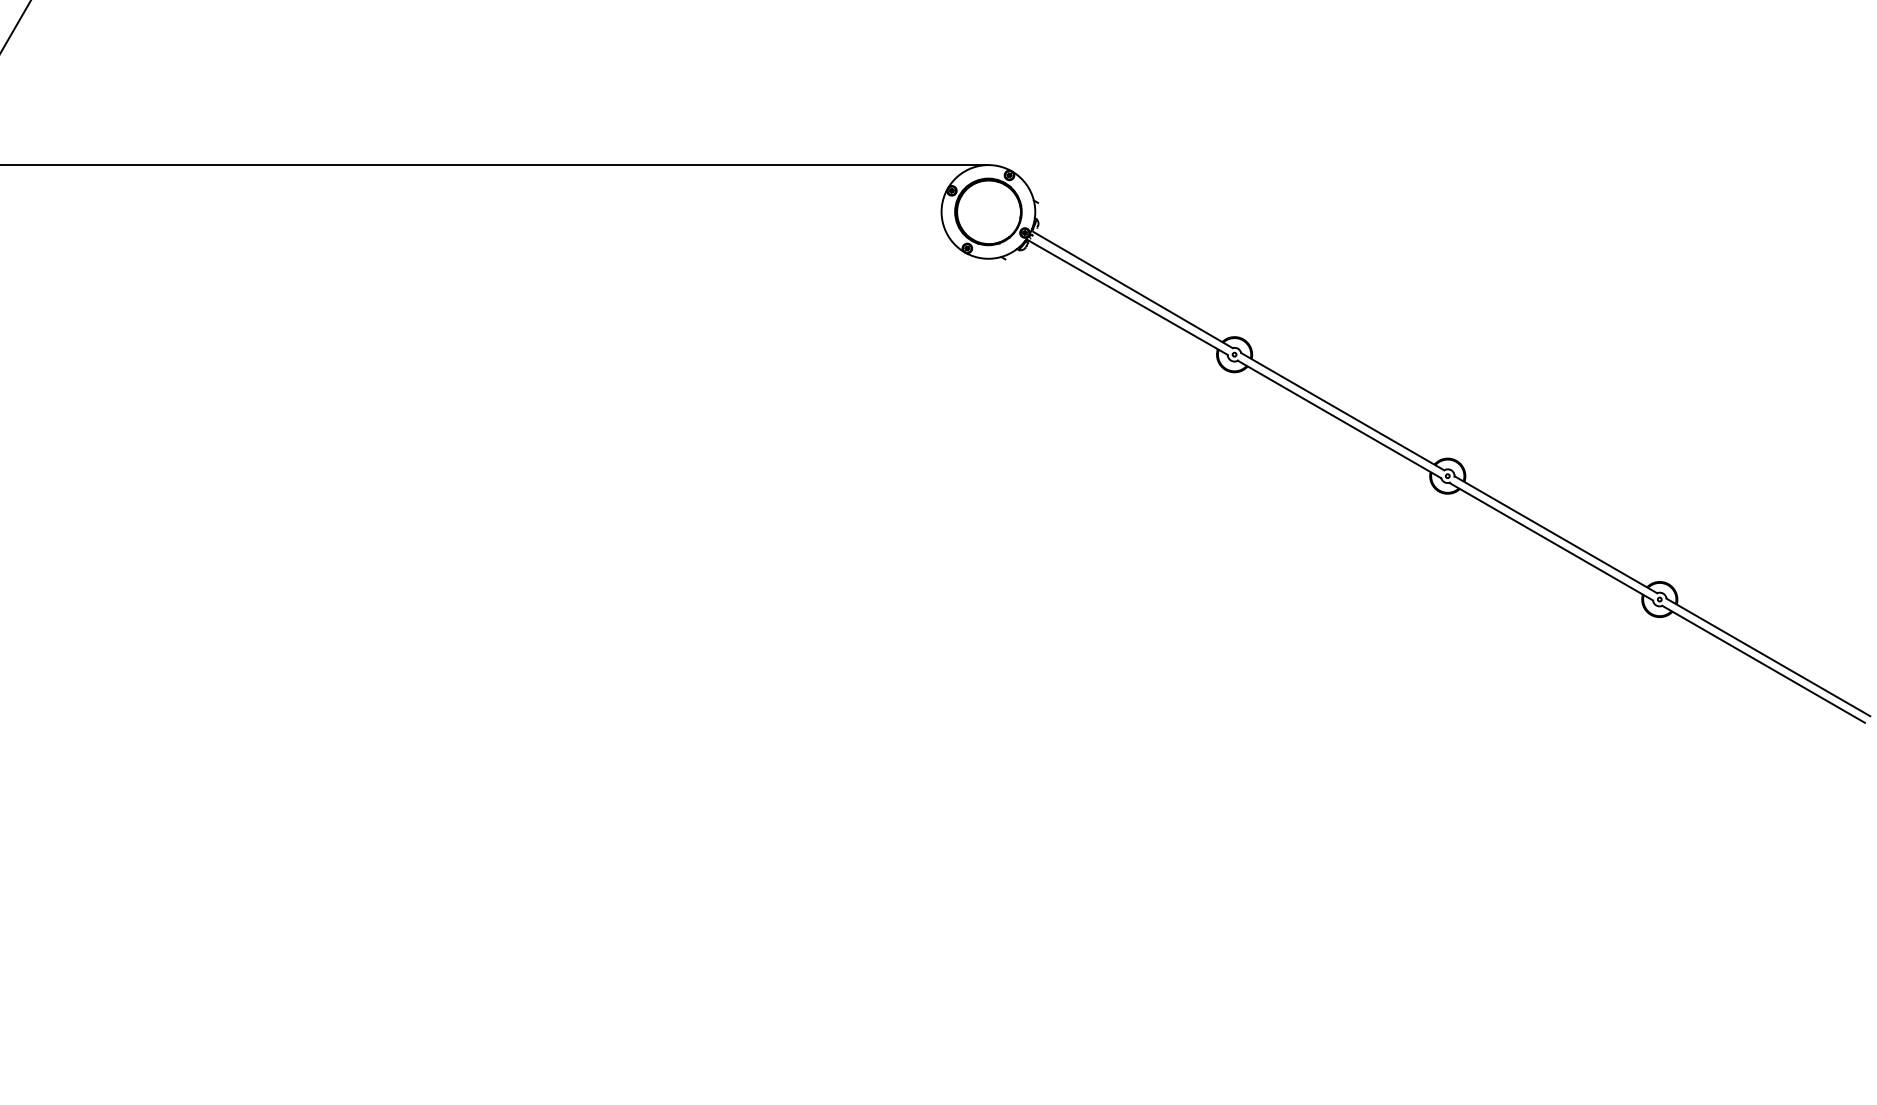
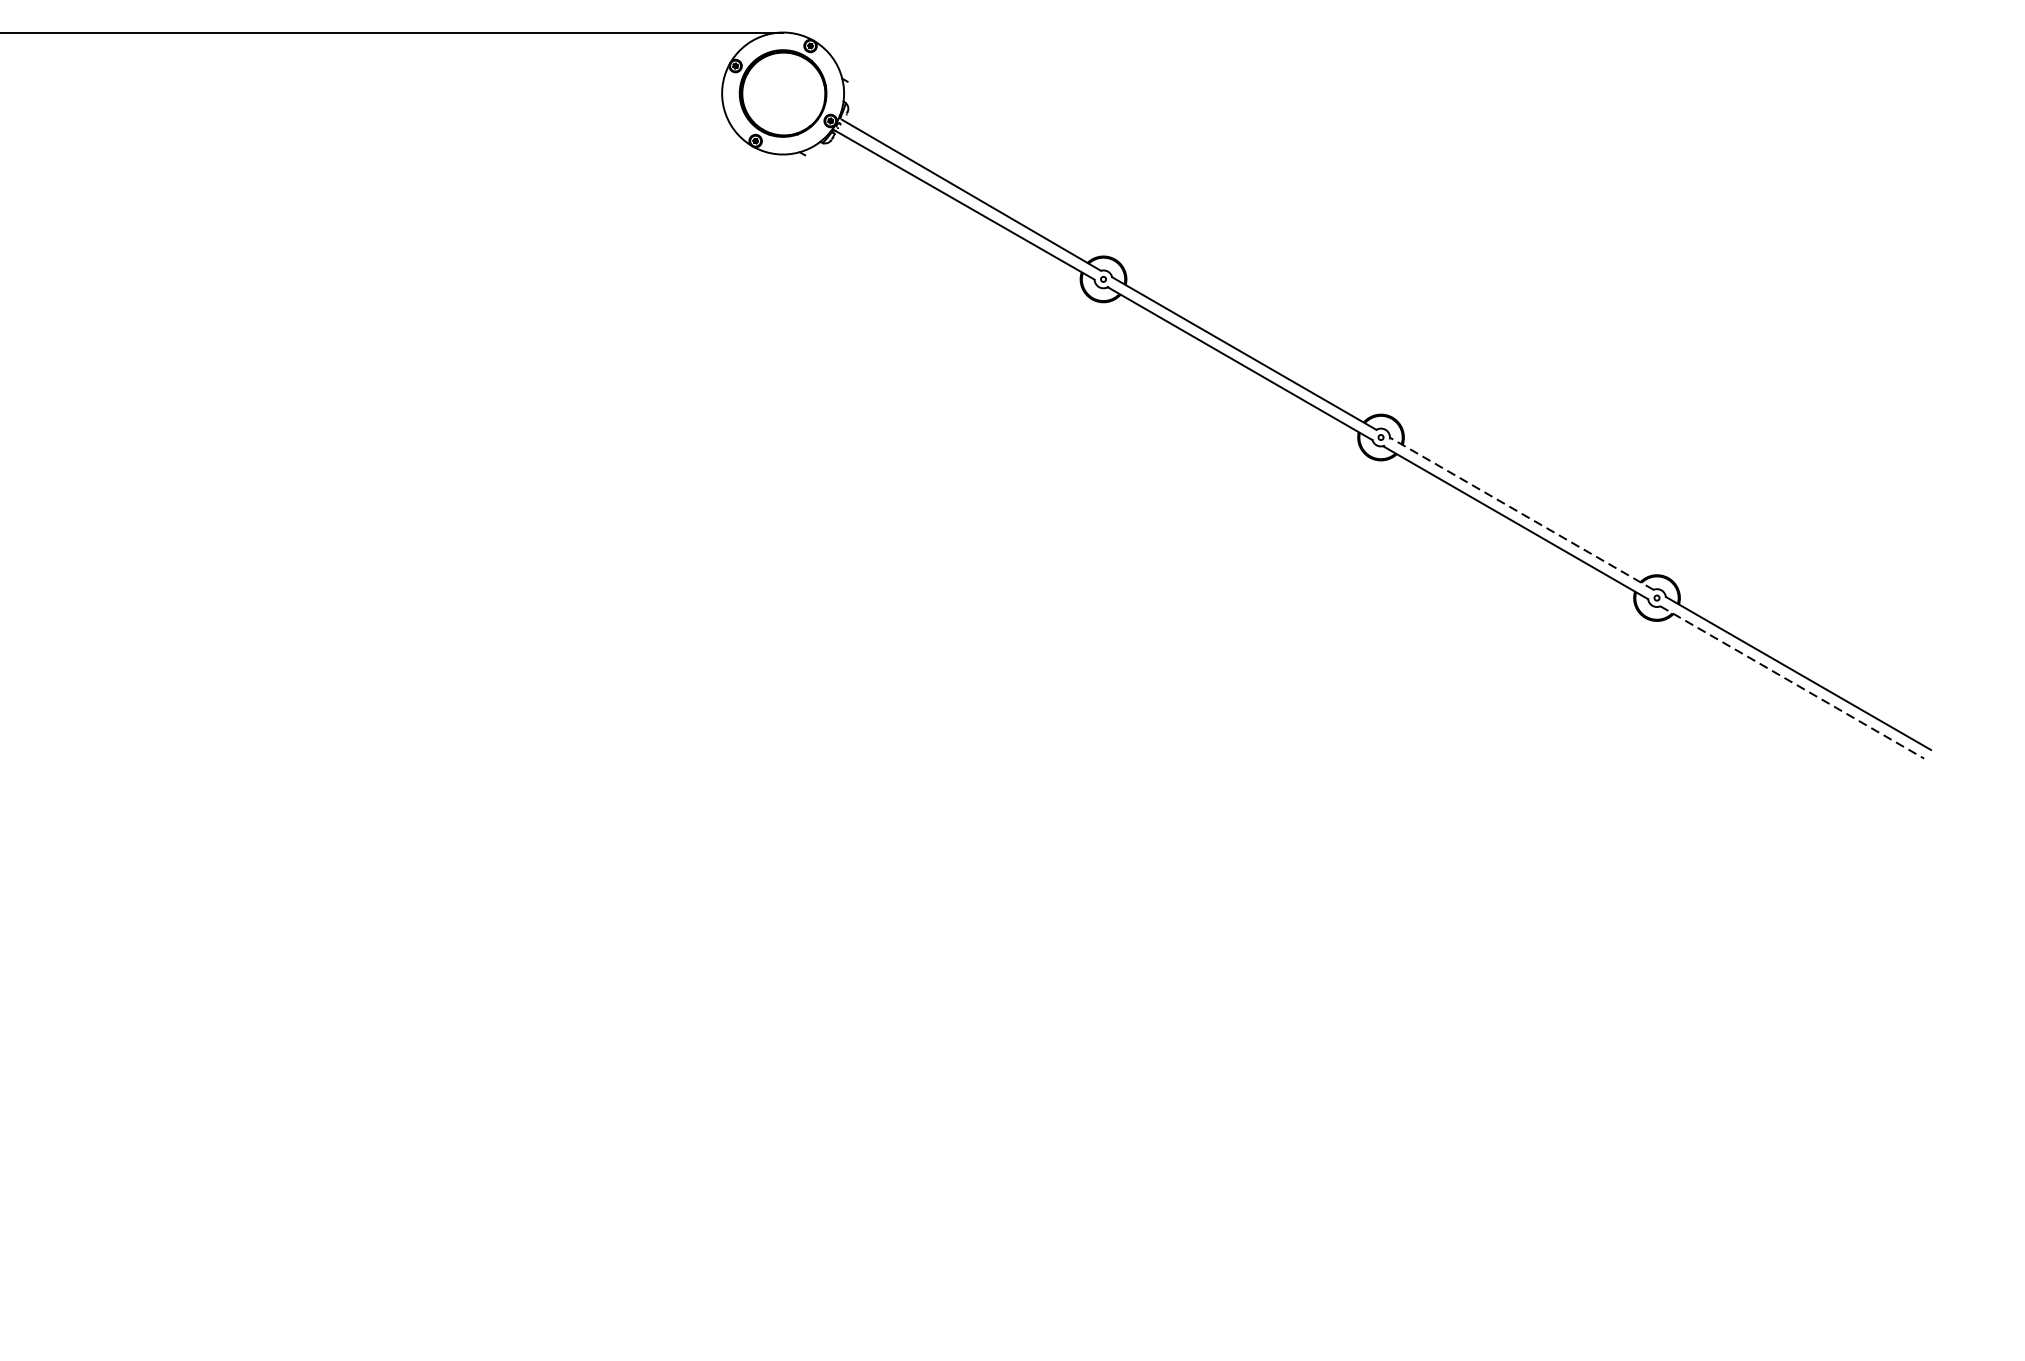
line: (1555, 534) -> (1521, 513), solid -> dashed
line: (1763, 664) -> (1792, 682), solid -> dashed

